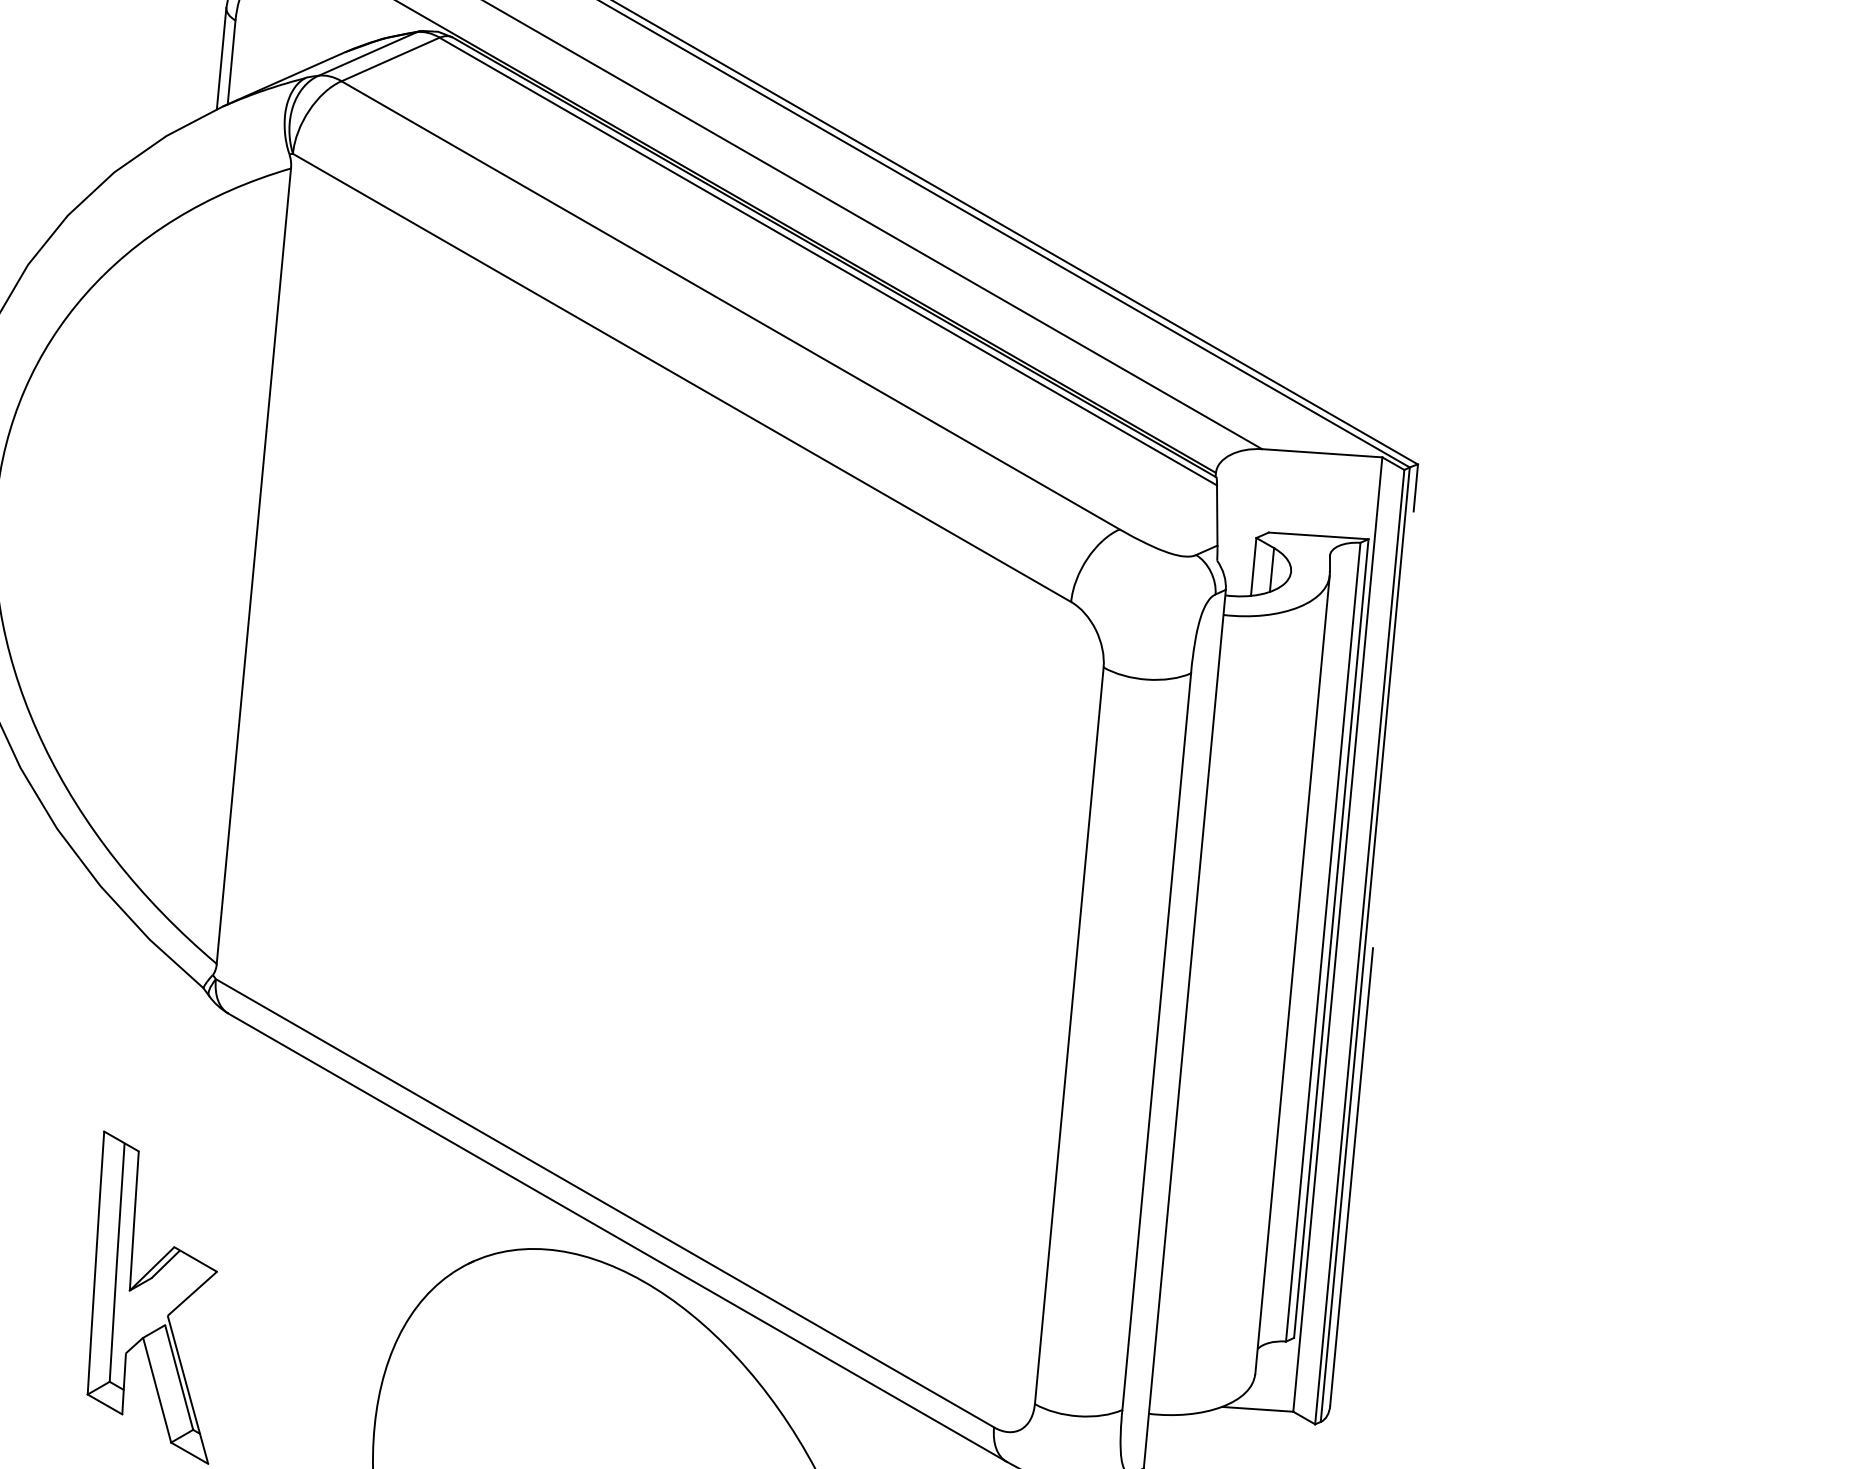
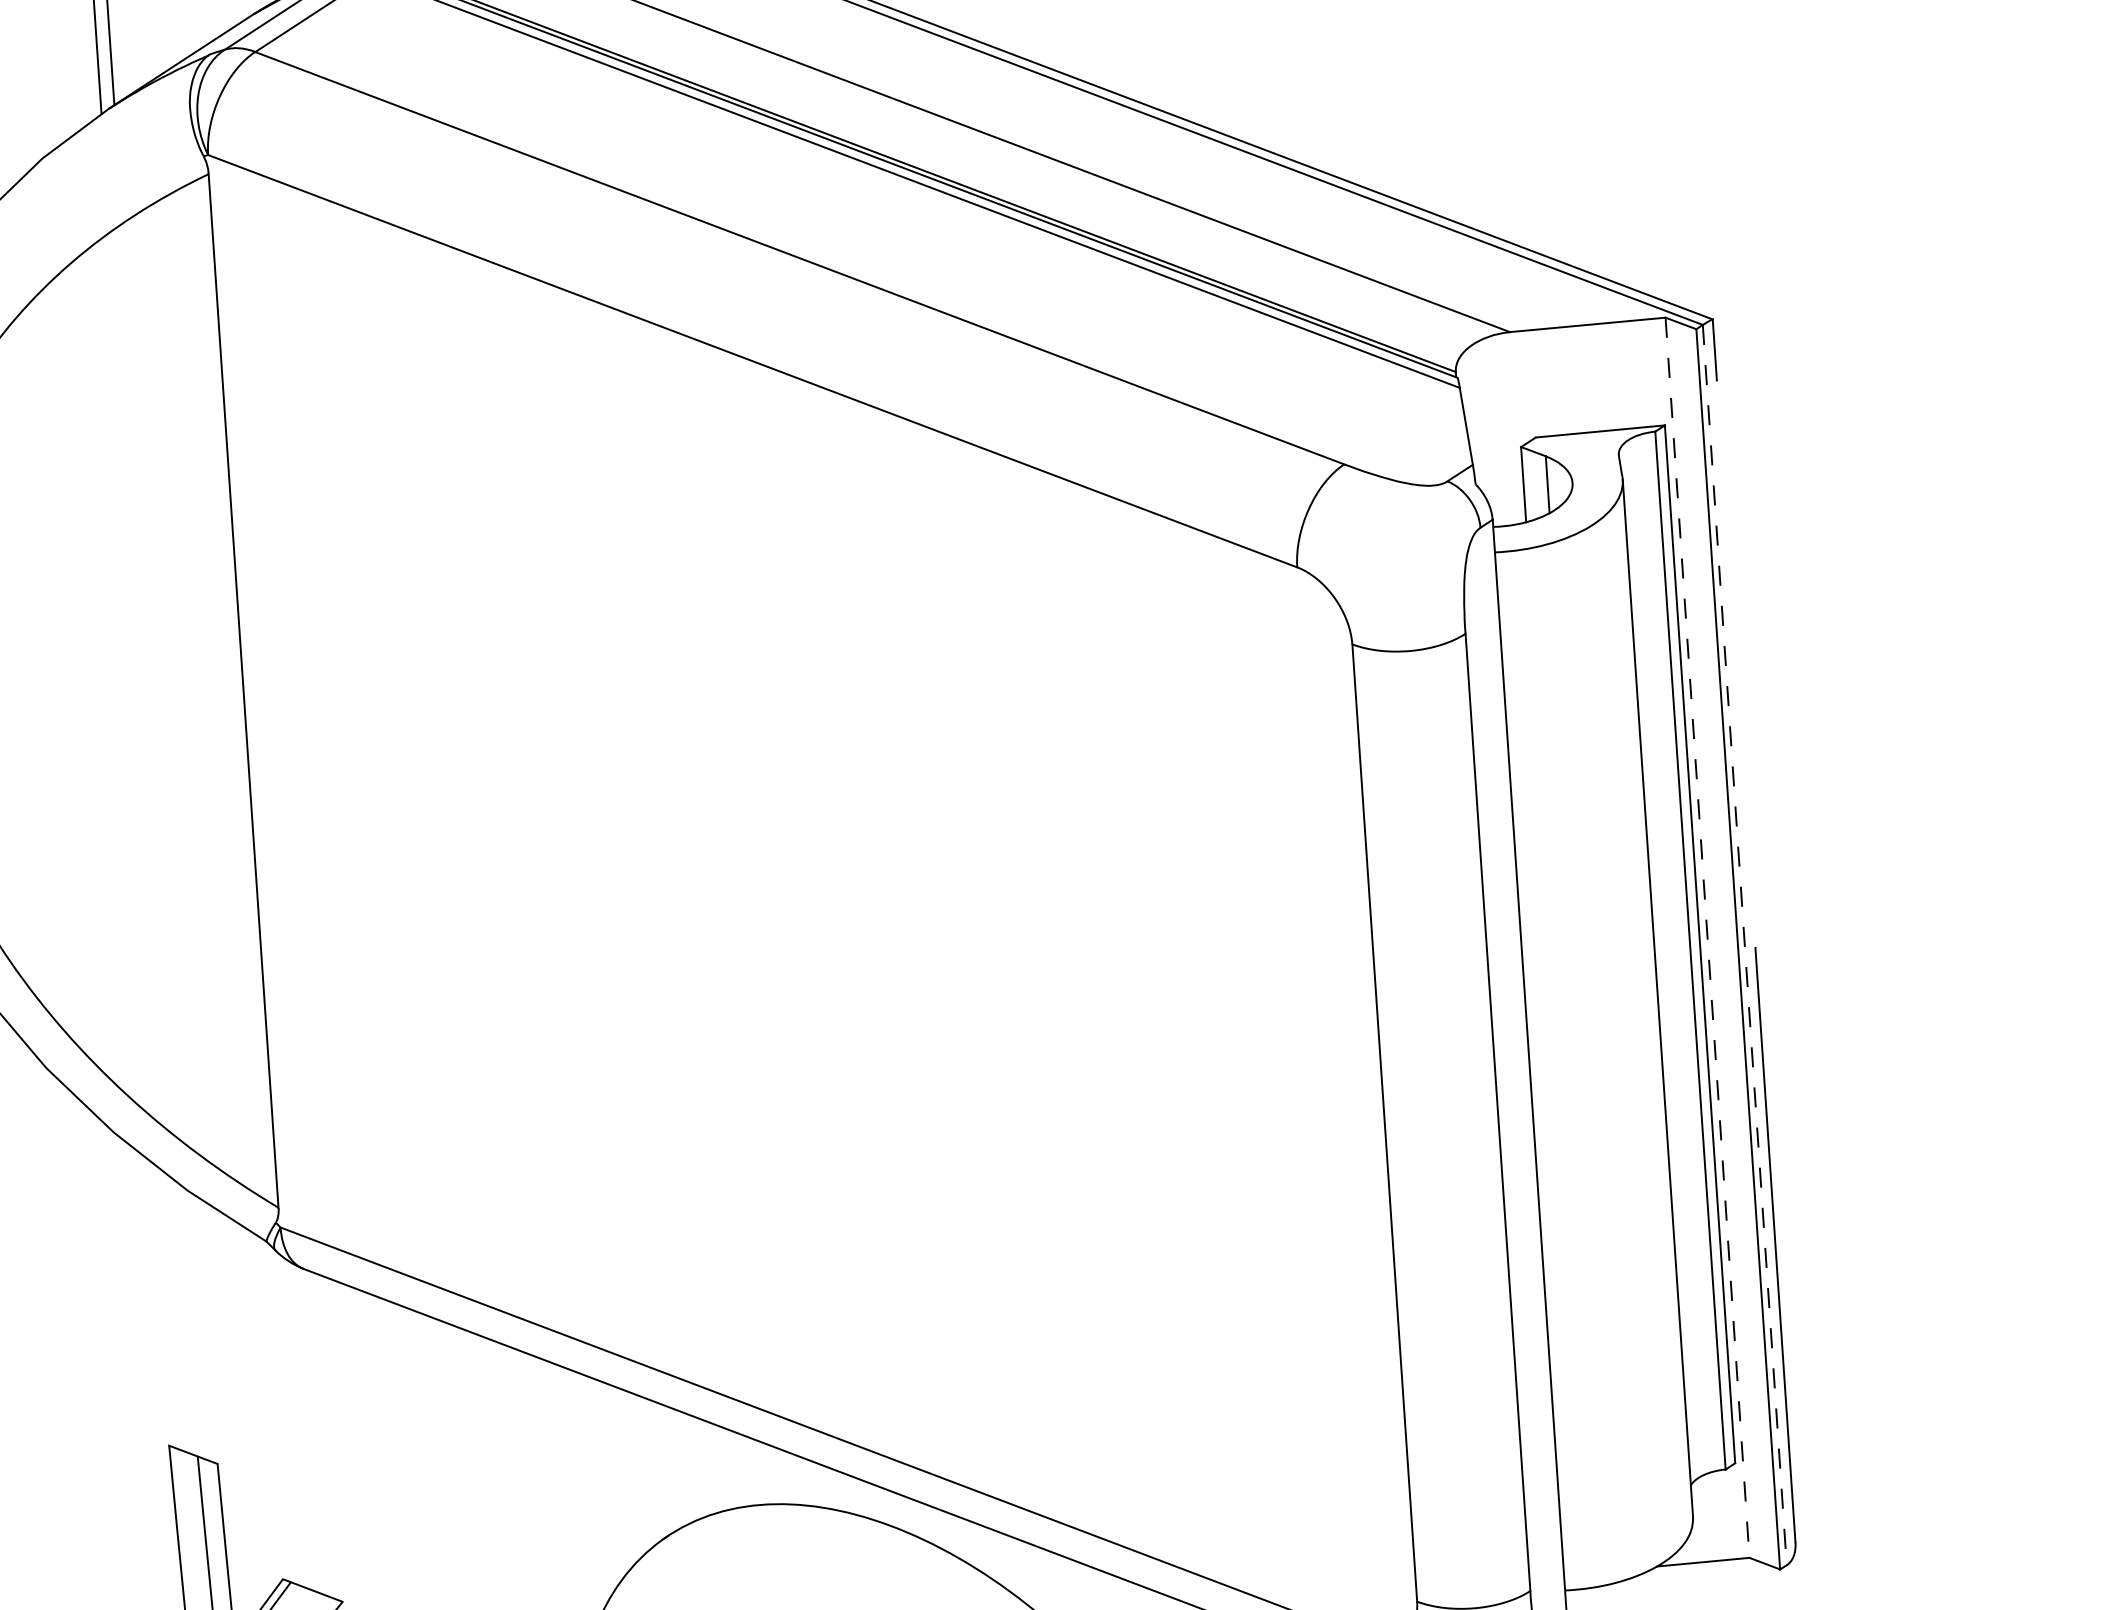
line: (1337, 935) -> (1707, 939), solid -> dashed
line: (1365, 945) -> (1745, 946), solid -> dashed

